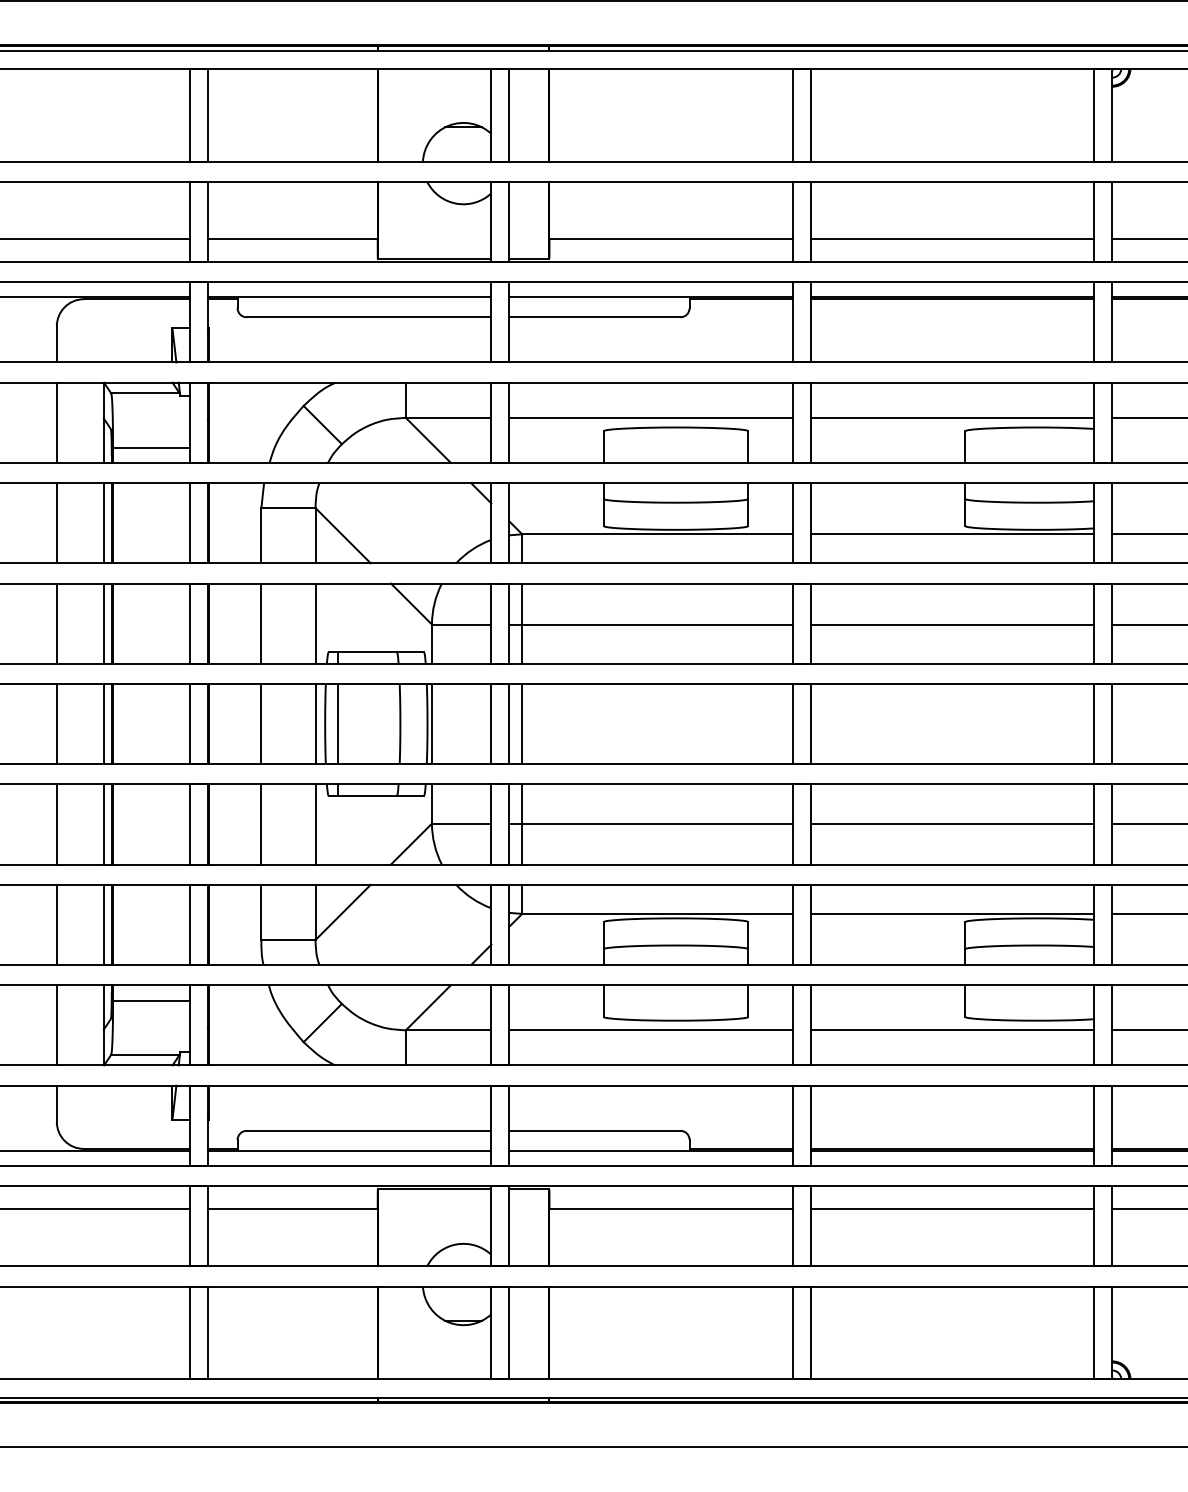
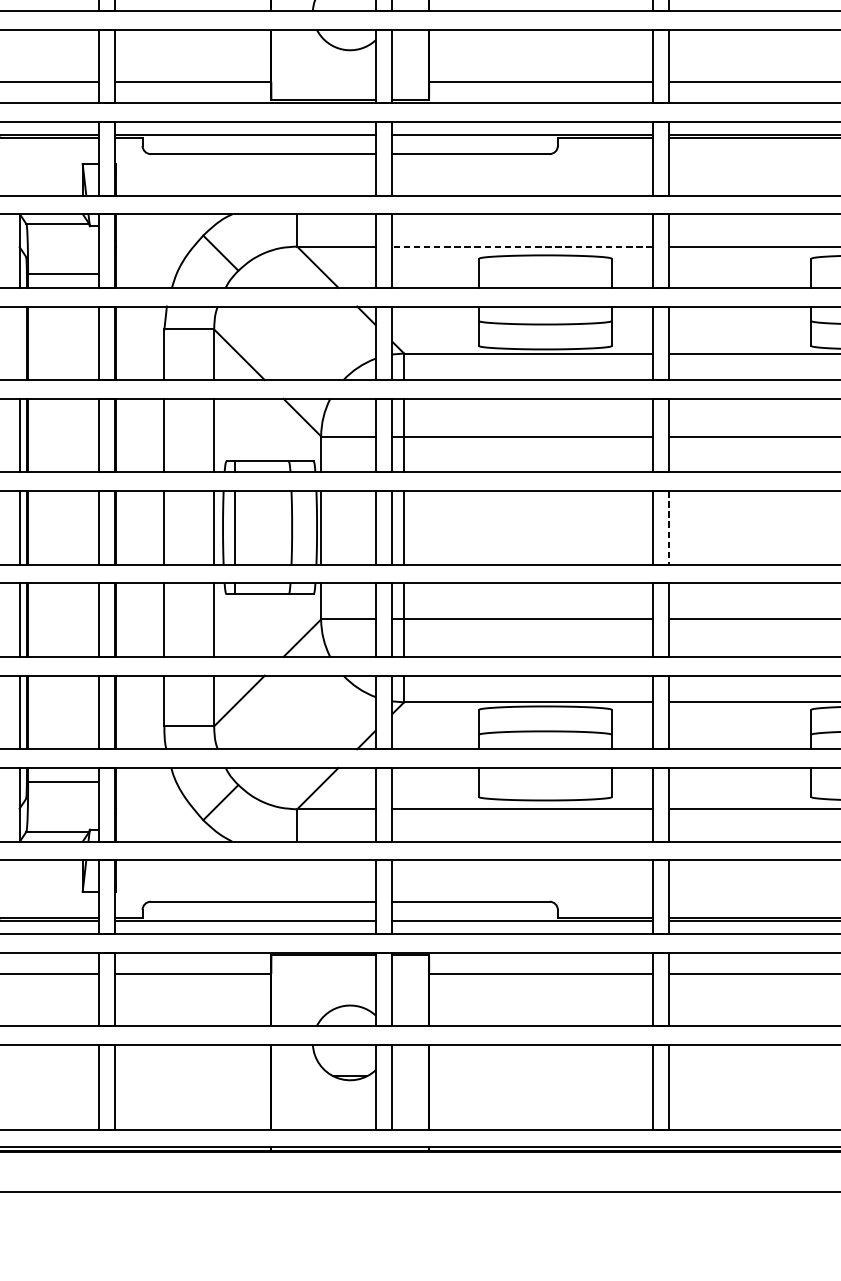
line: (651, 417) -> (522, 246), solid -> dashed
line: (103, 523) -> (19, 343), removed
line: (810, 724) -> (668, 528), solid -> dashed

